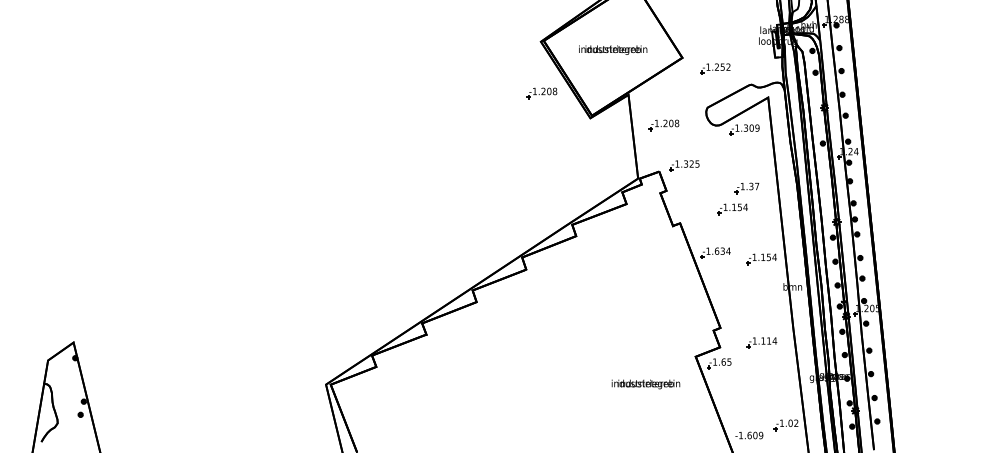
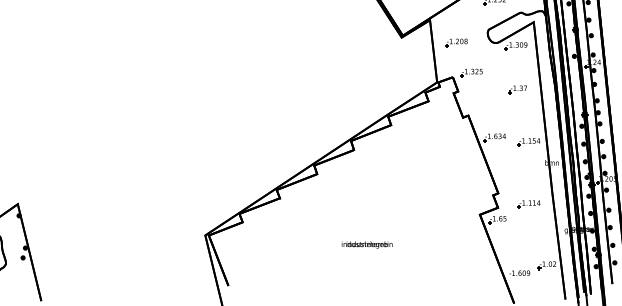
part: (541, 93) -> (365, 19), removed
part: (732, 209) -> (507, 105), removed
text: (645, 384) -> (366, 245), moved

